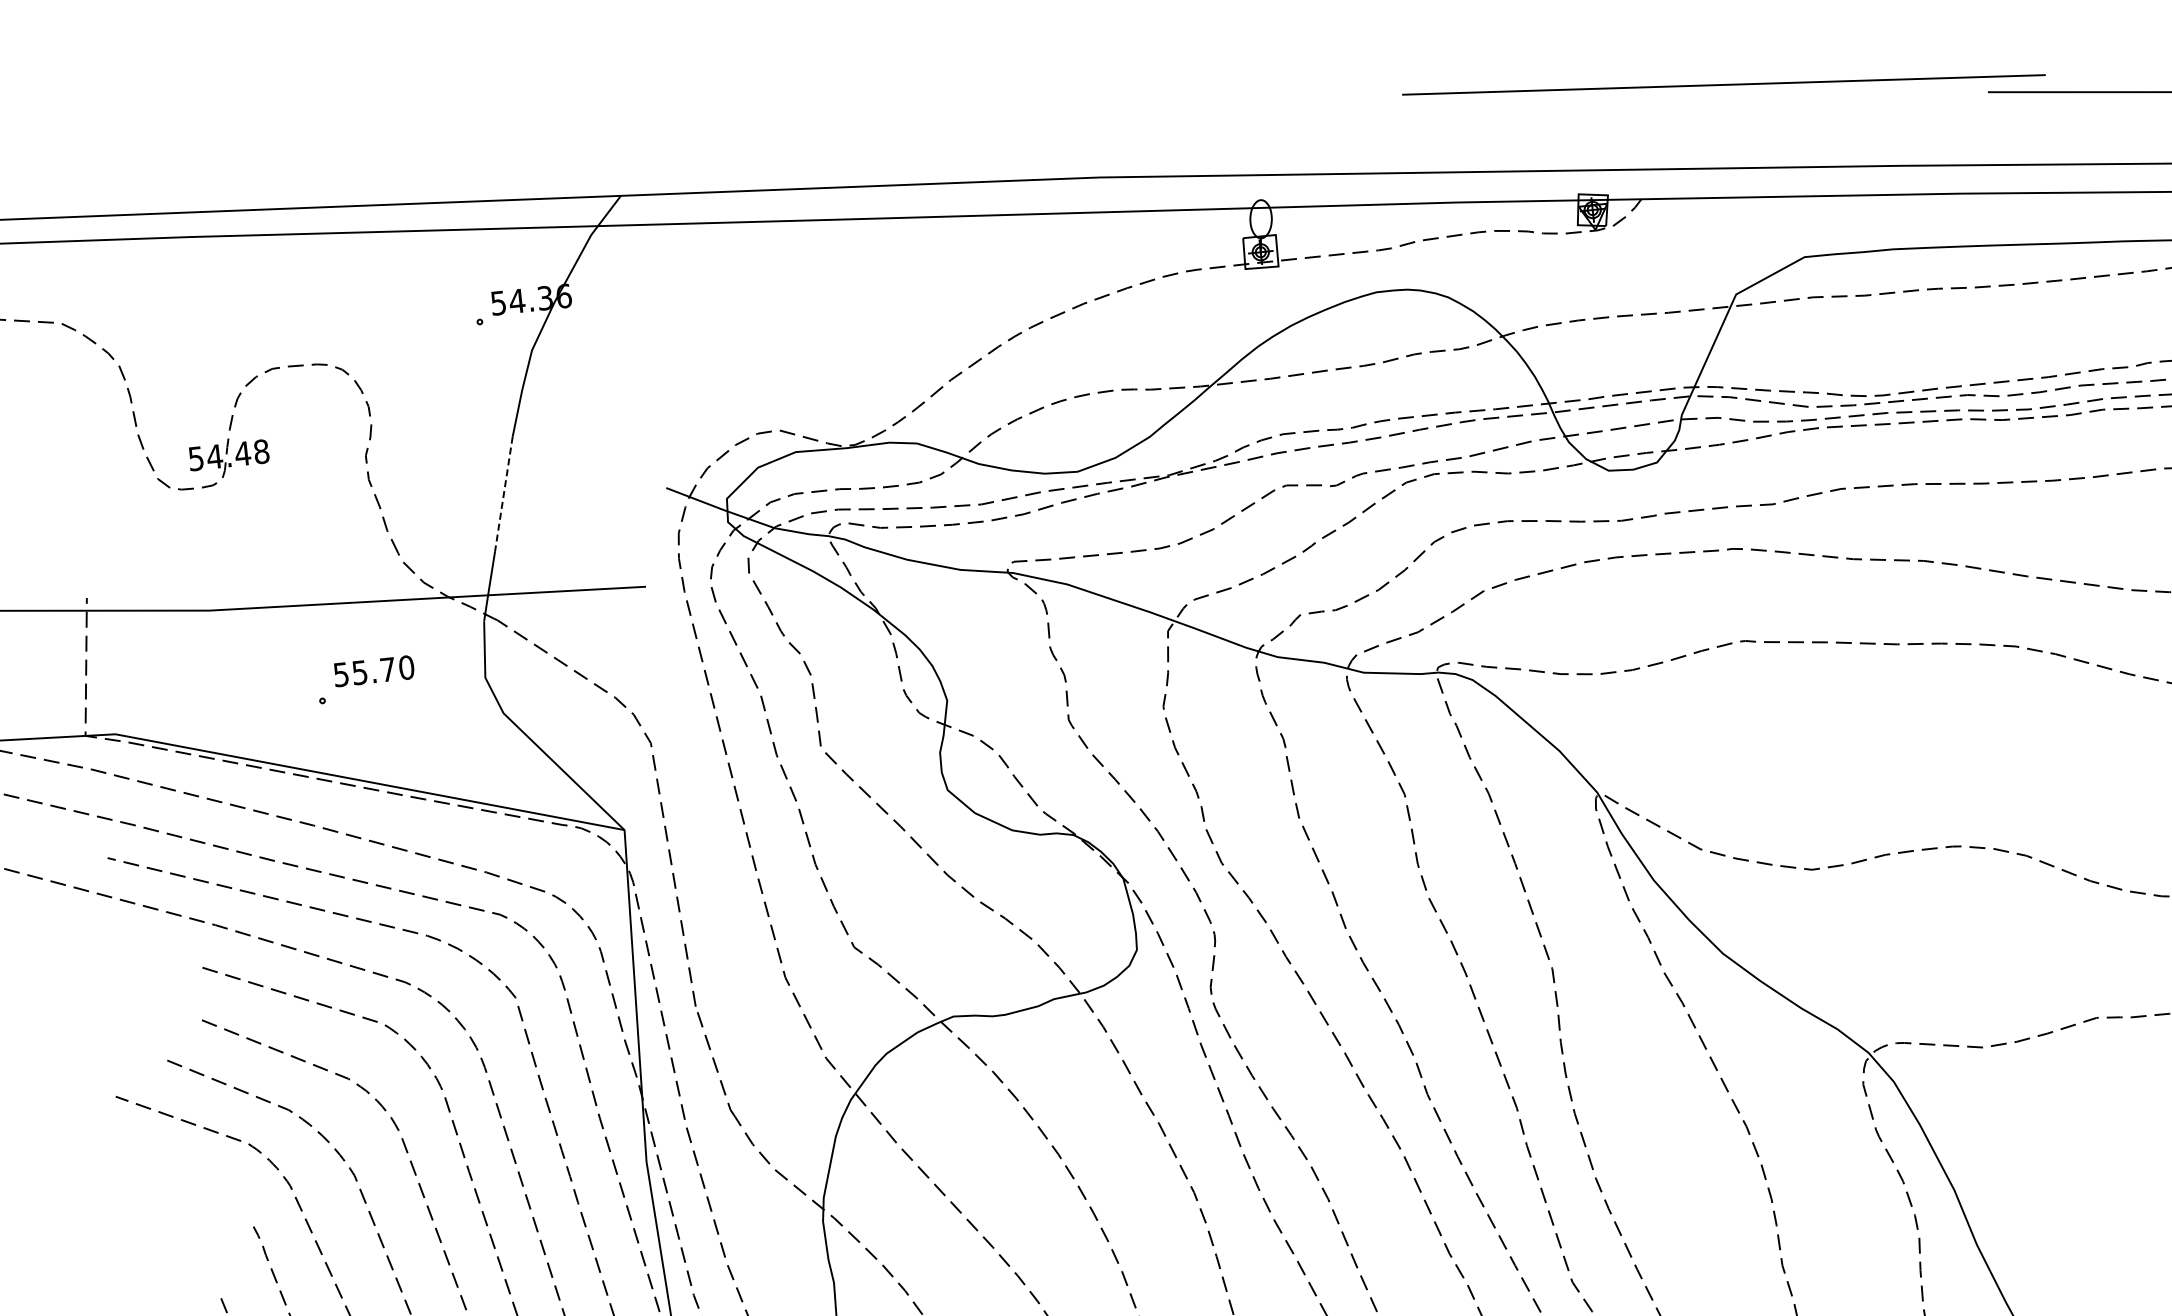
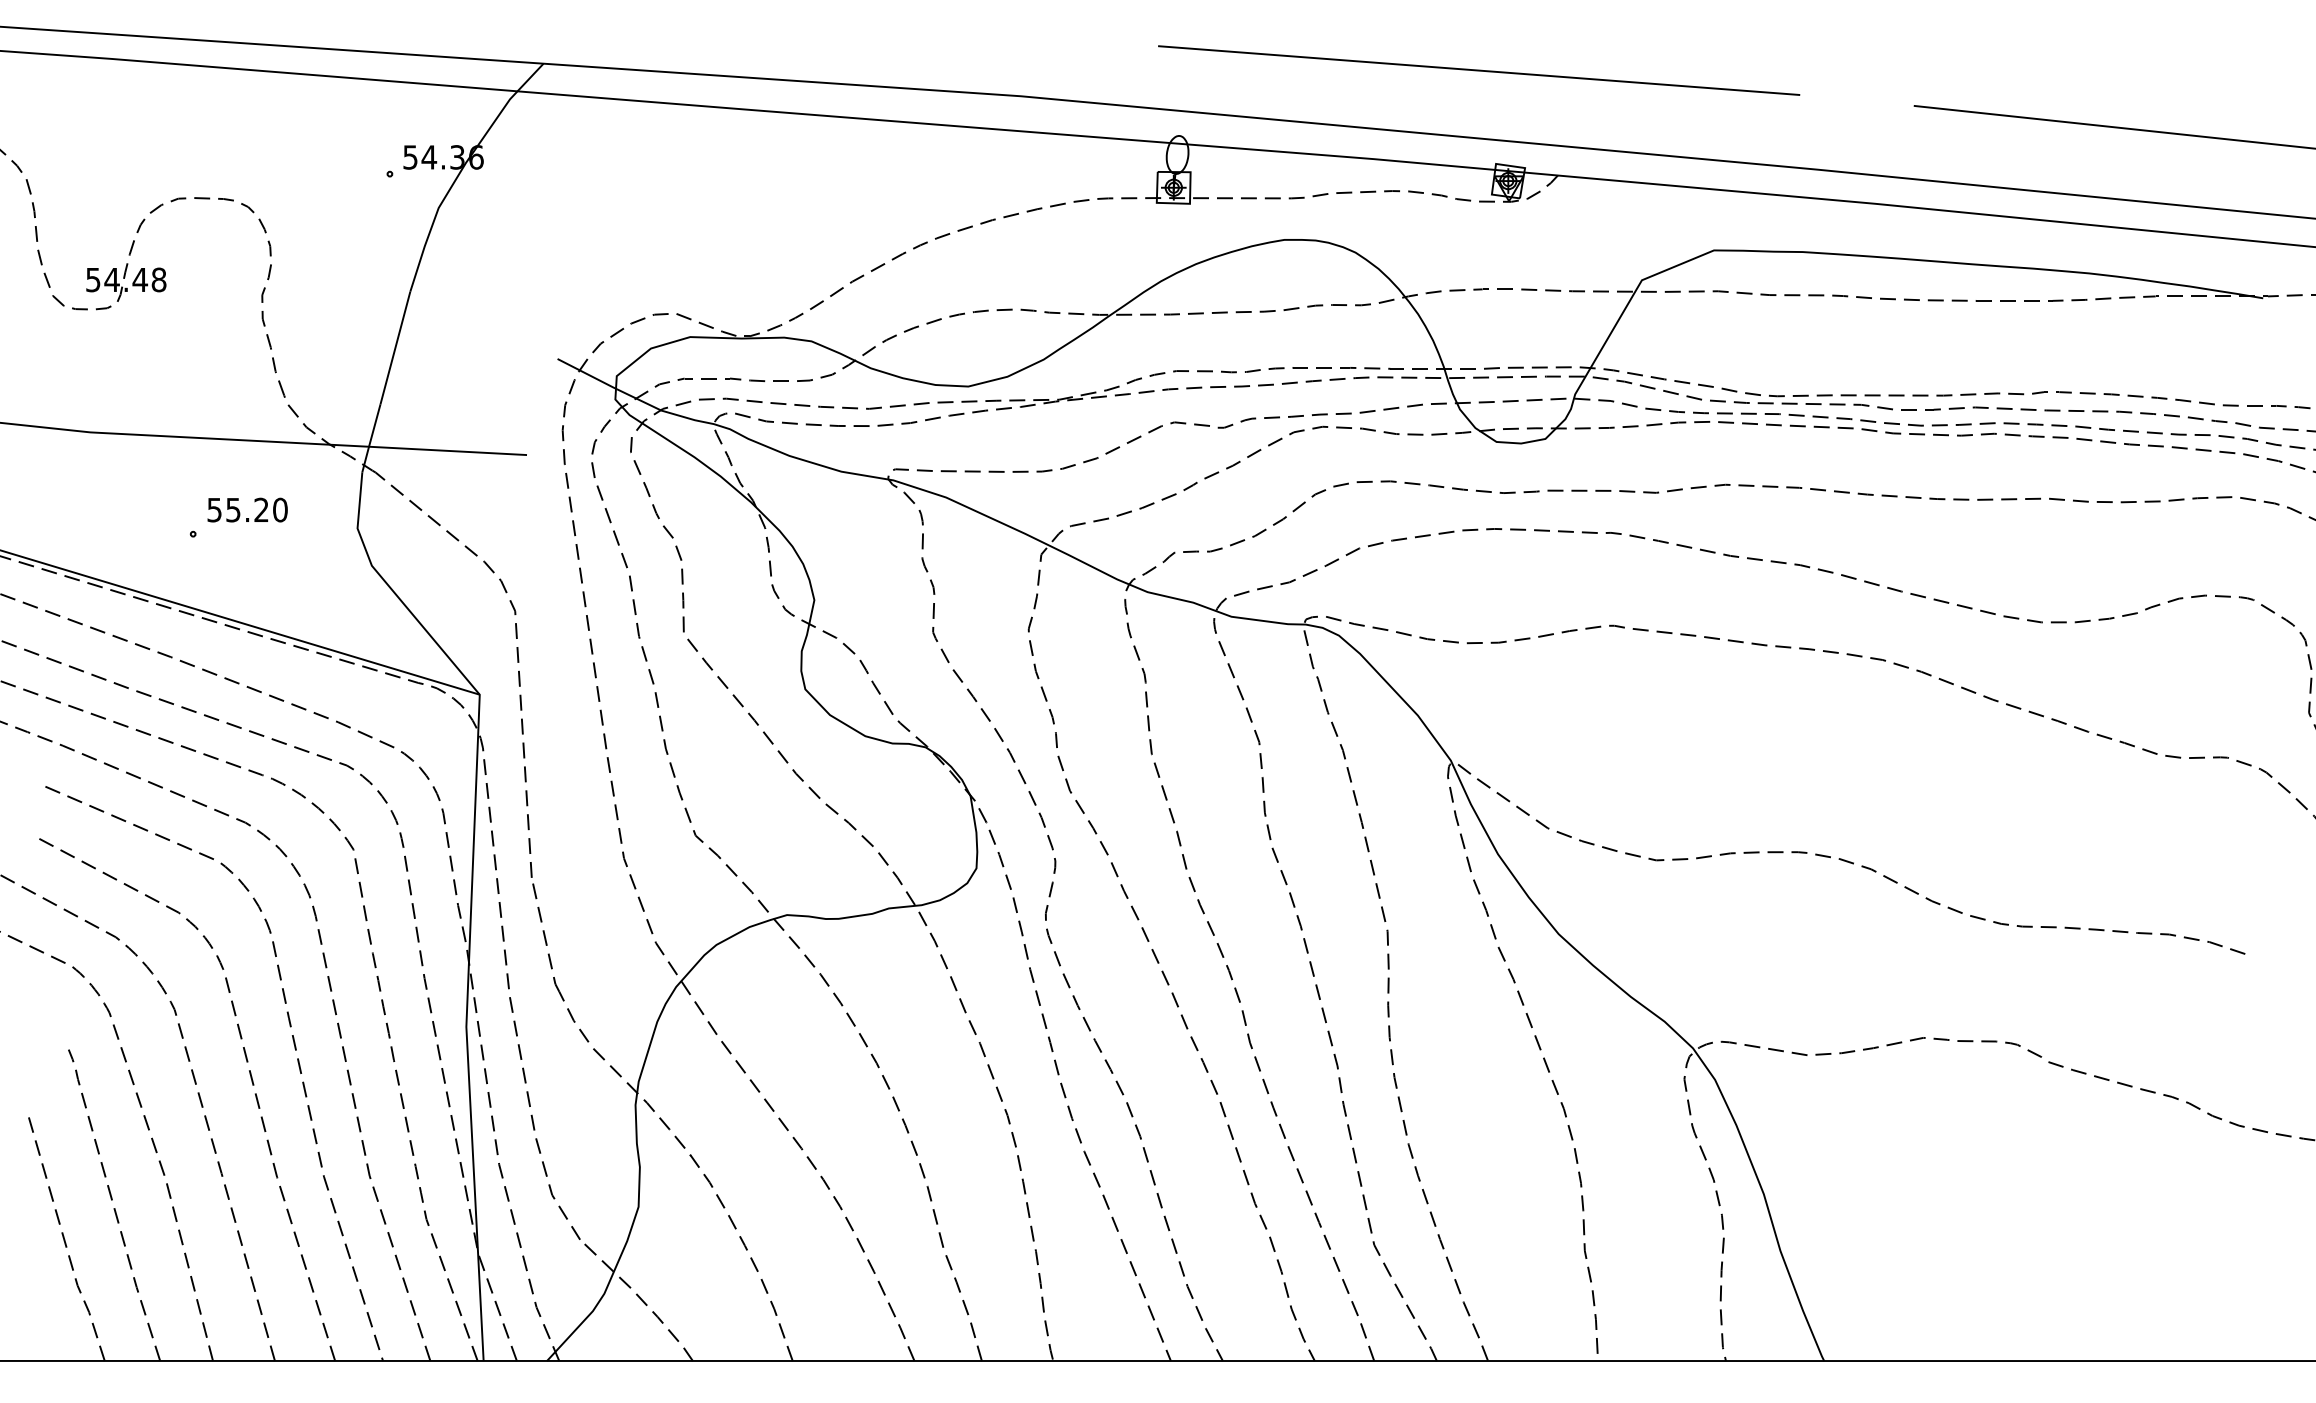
line: (1724, 84) -> (1479, 70), moved
line: (503, 494) -> (395, 348), dashed -> solid
text: (387, 669) -> (261, 509), 55.70 -> 55.20

